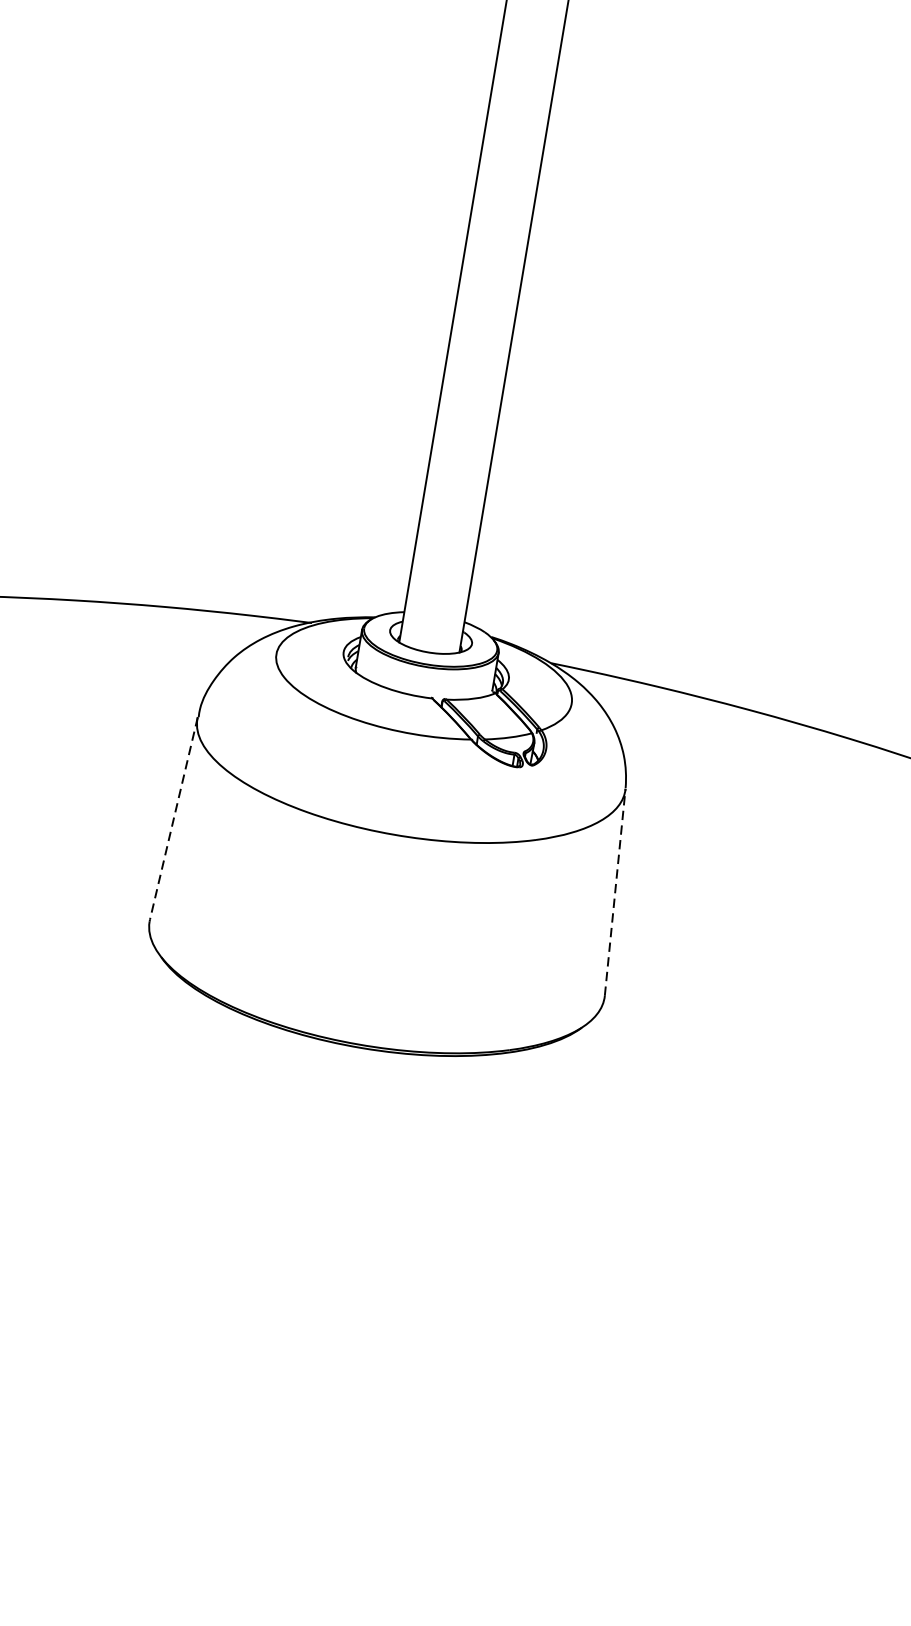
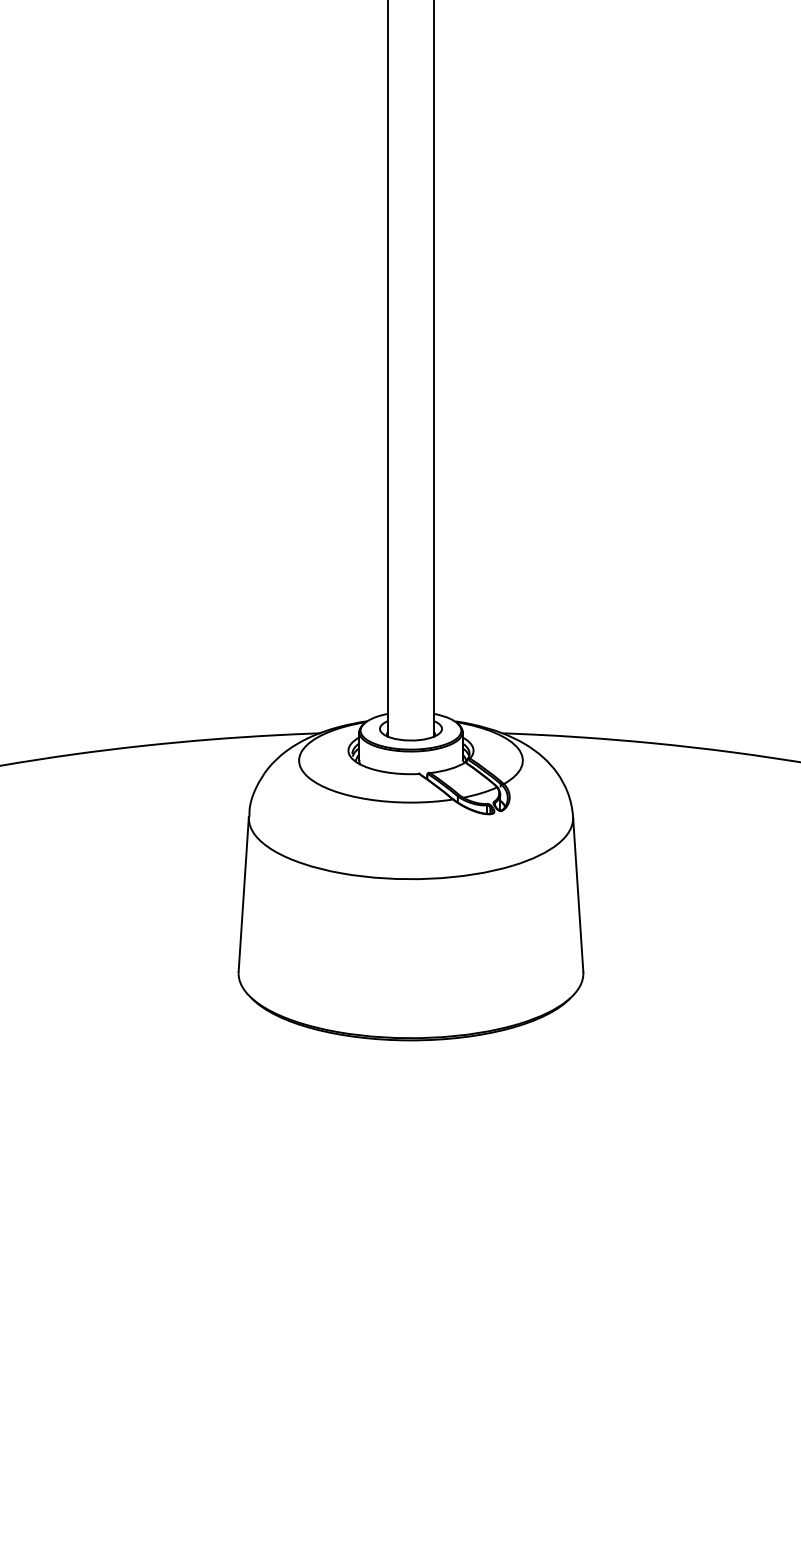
line: (173, 818) -> (243, 894), dashed -> solid
line: (615, 892) -> (578, 894), dashed -> solid

